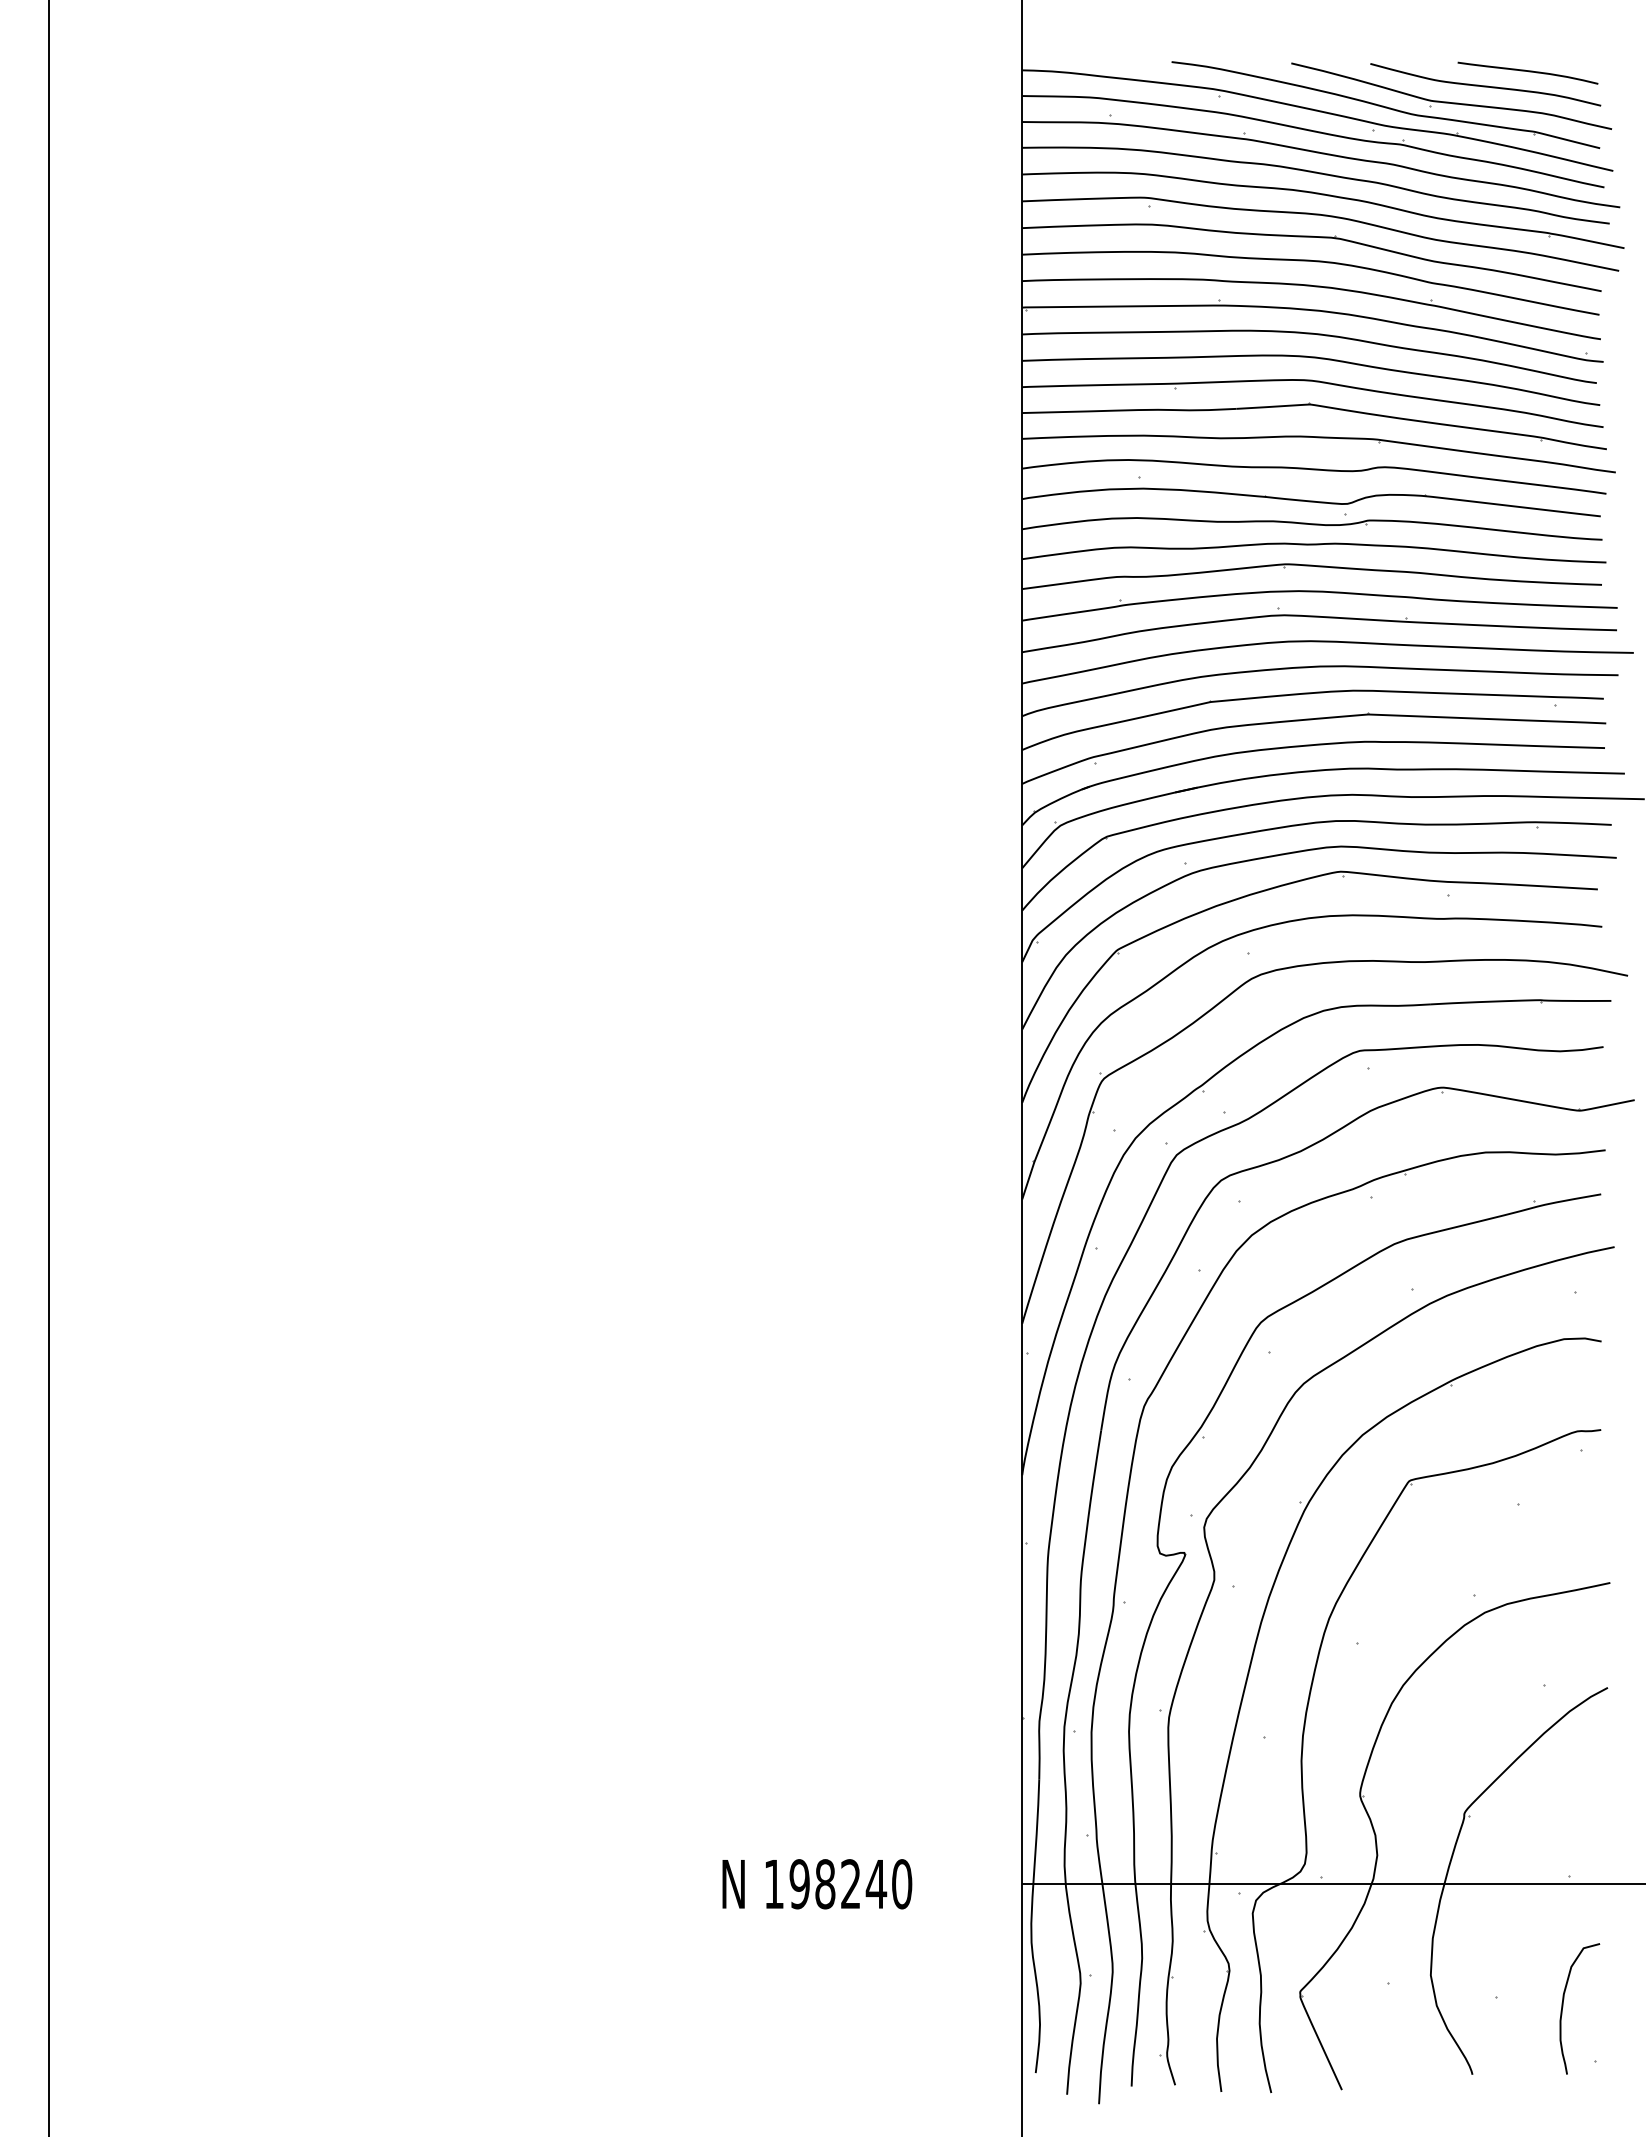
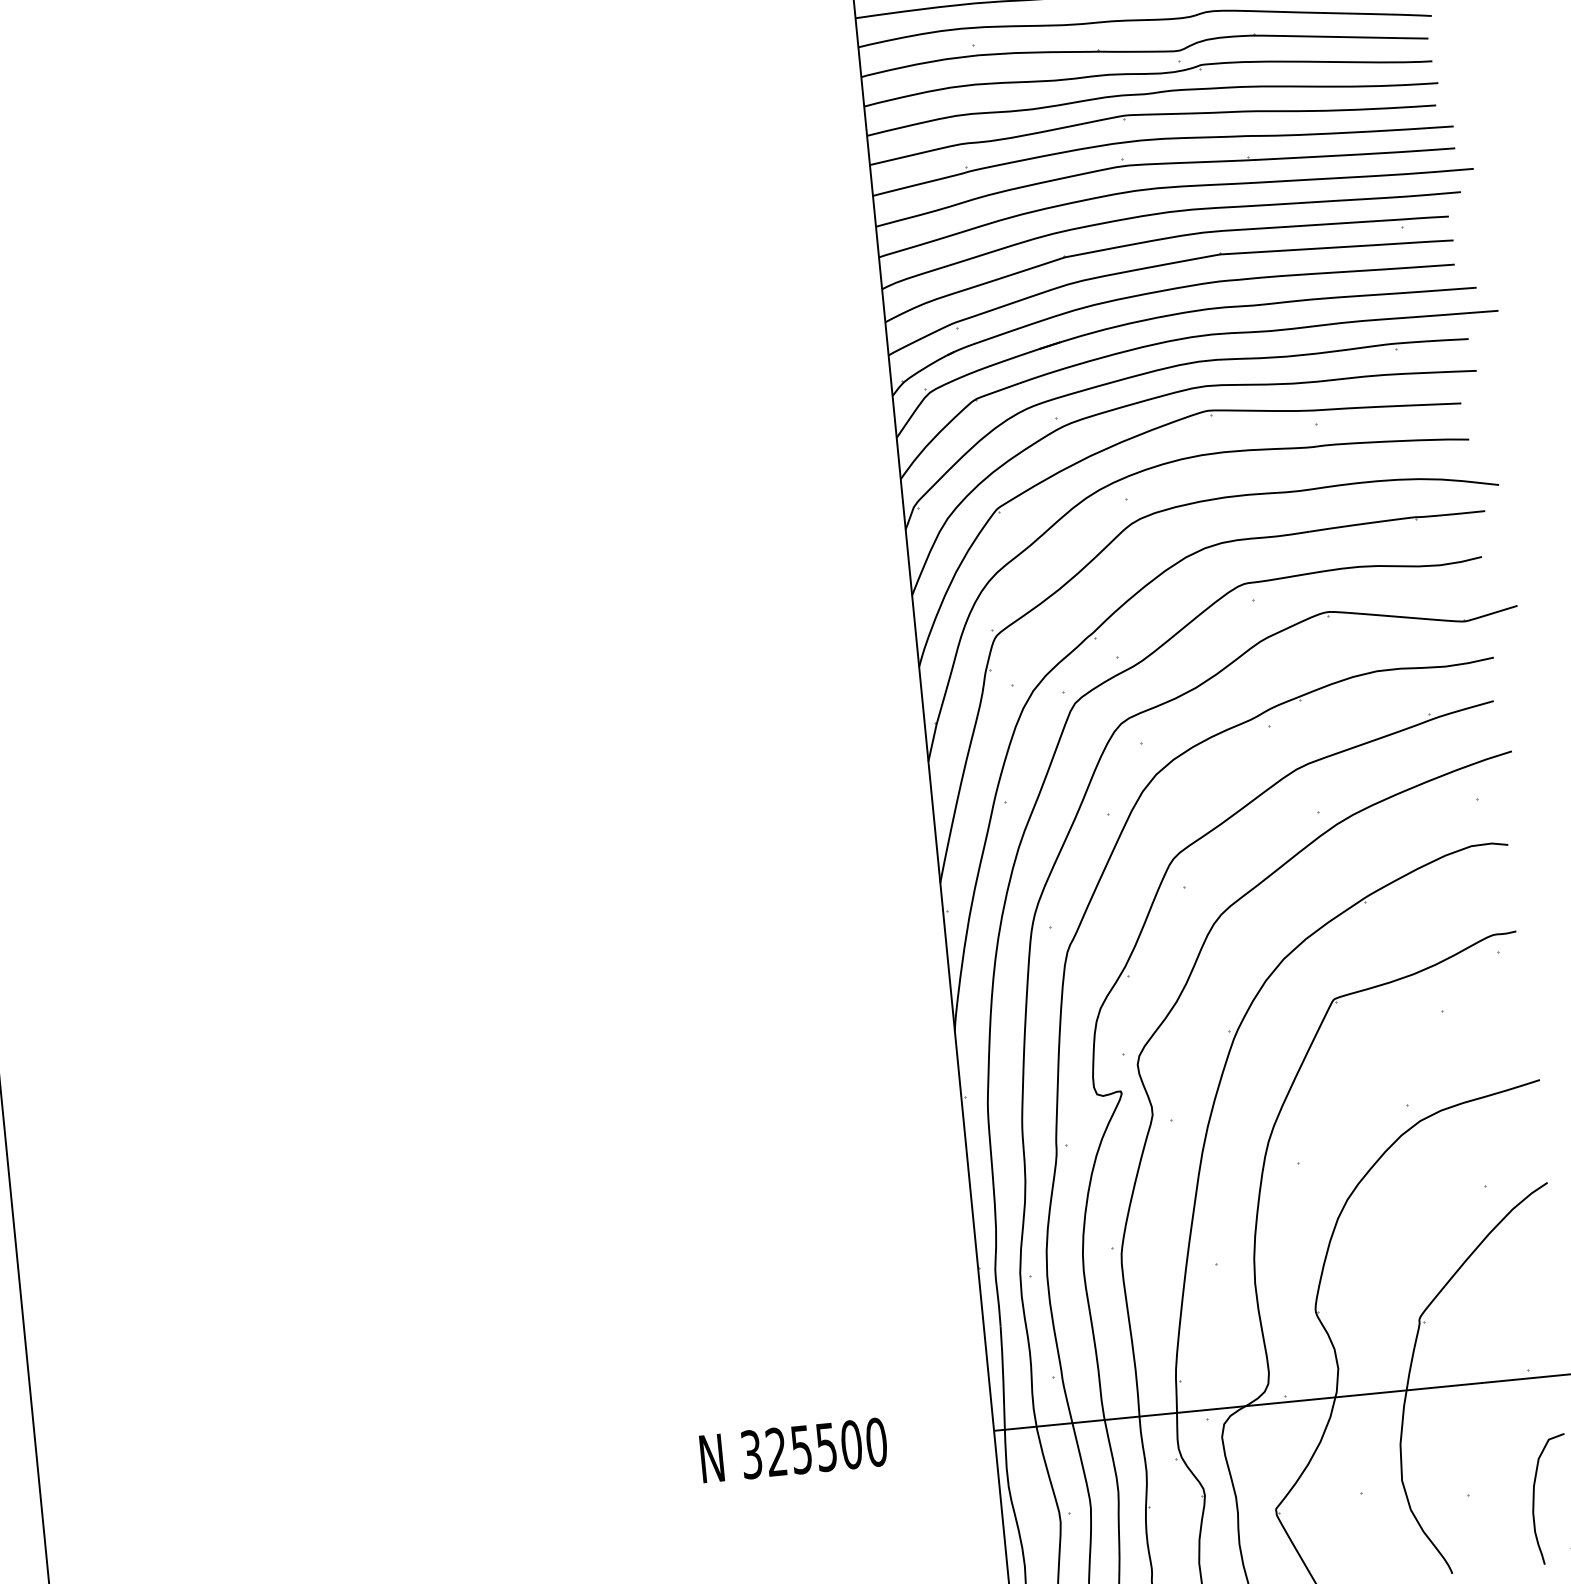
text: (825, 1884) -> (801, 1449), 198240 -> 325500

